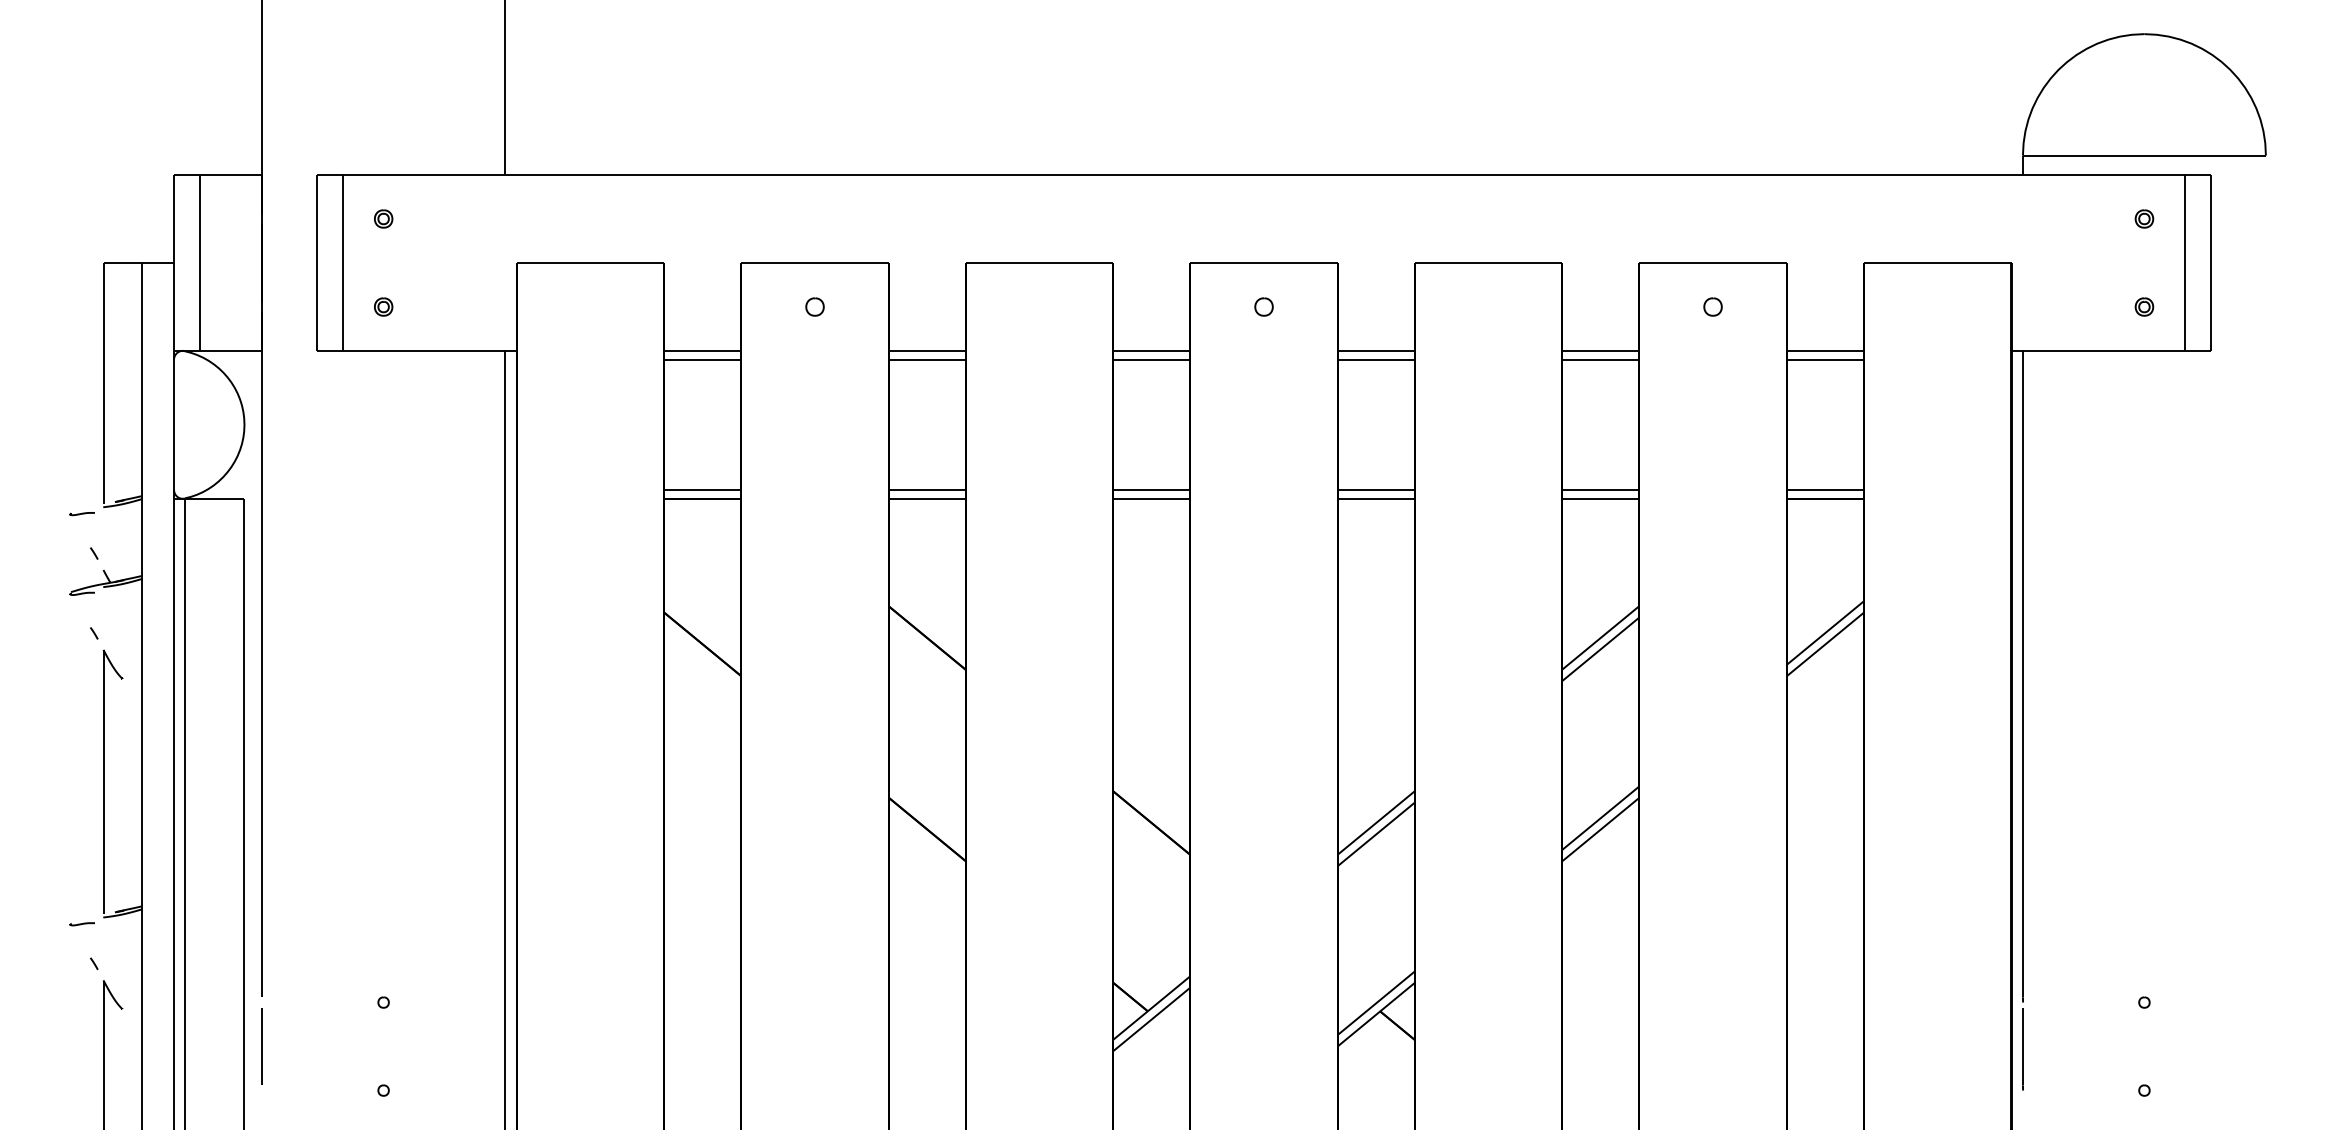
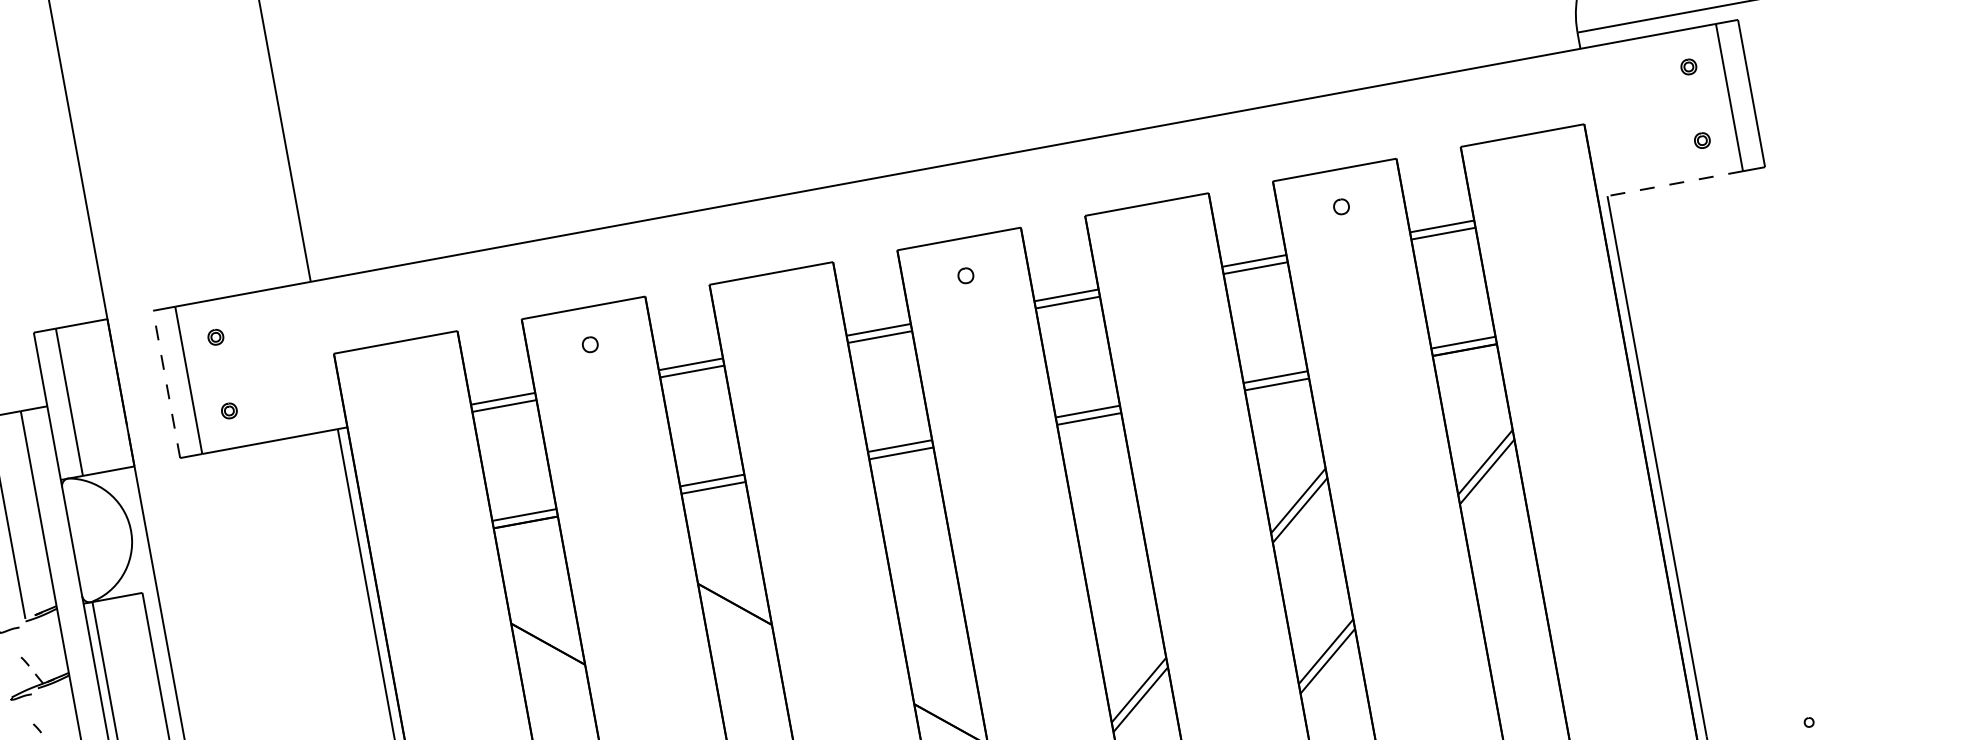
line: (316, 262) -> (166, 384), solid -> dashed
line: (2098, 351) -> (1670, 184), solid -> dashed

